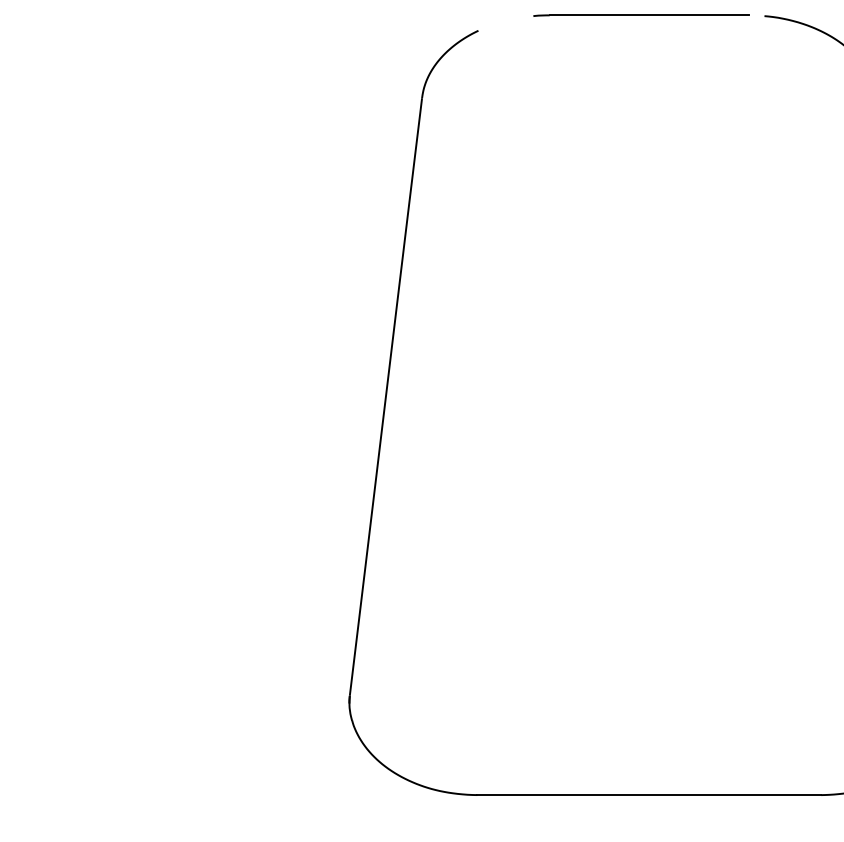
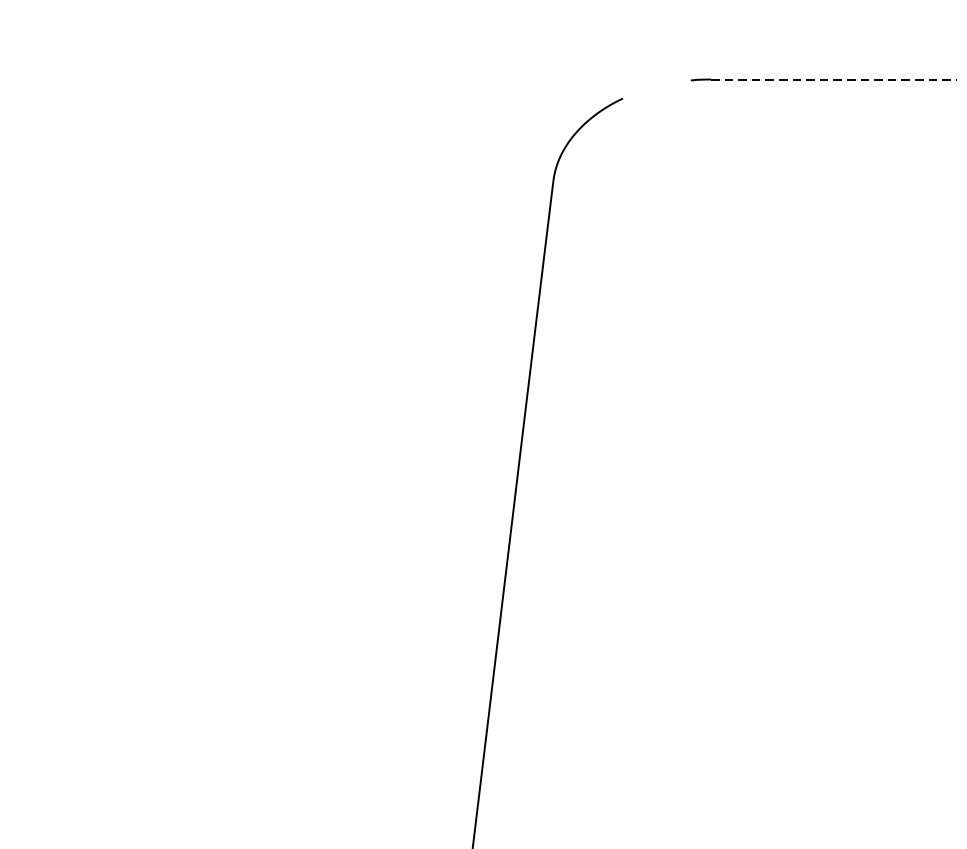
line: (649, 15) -> (834, 79), solid -> dashed

